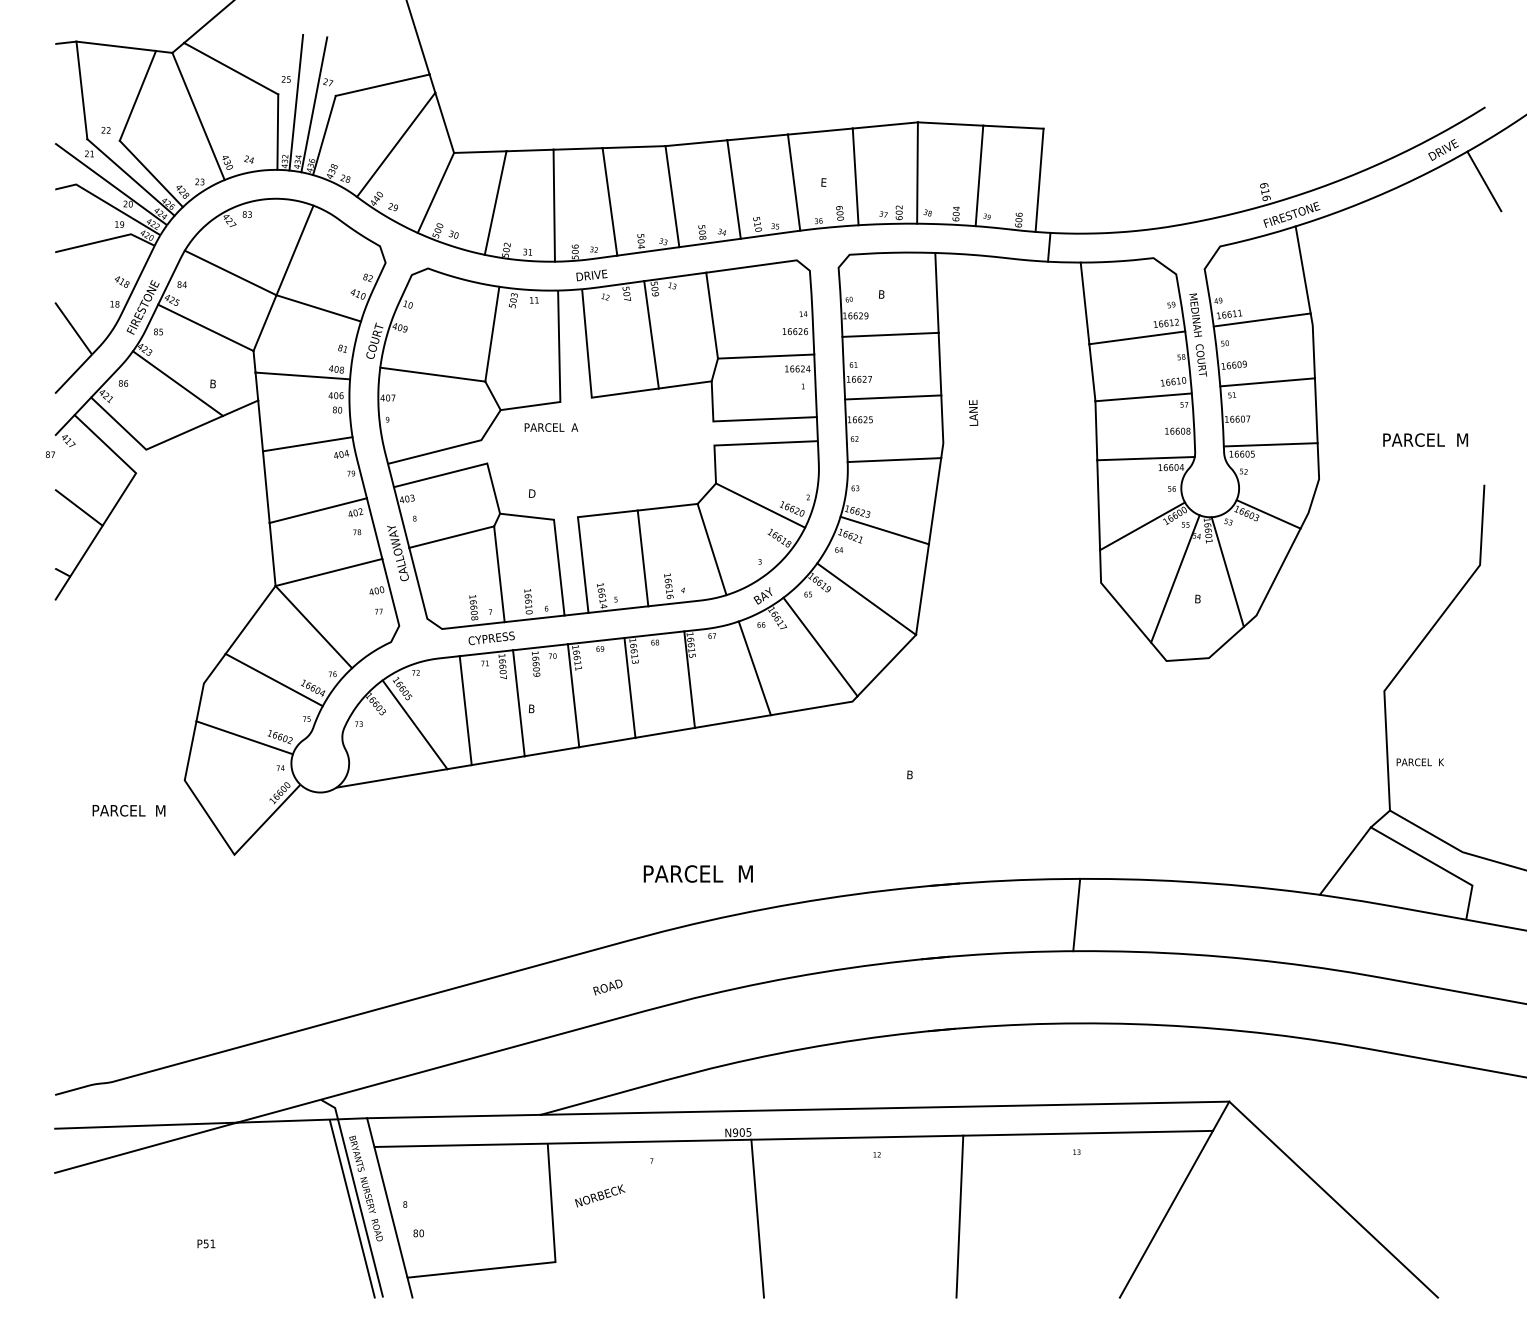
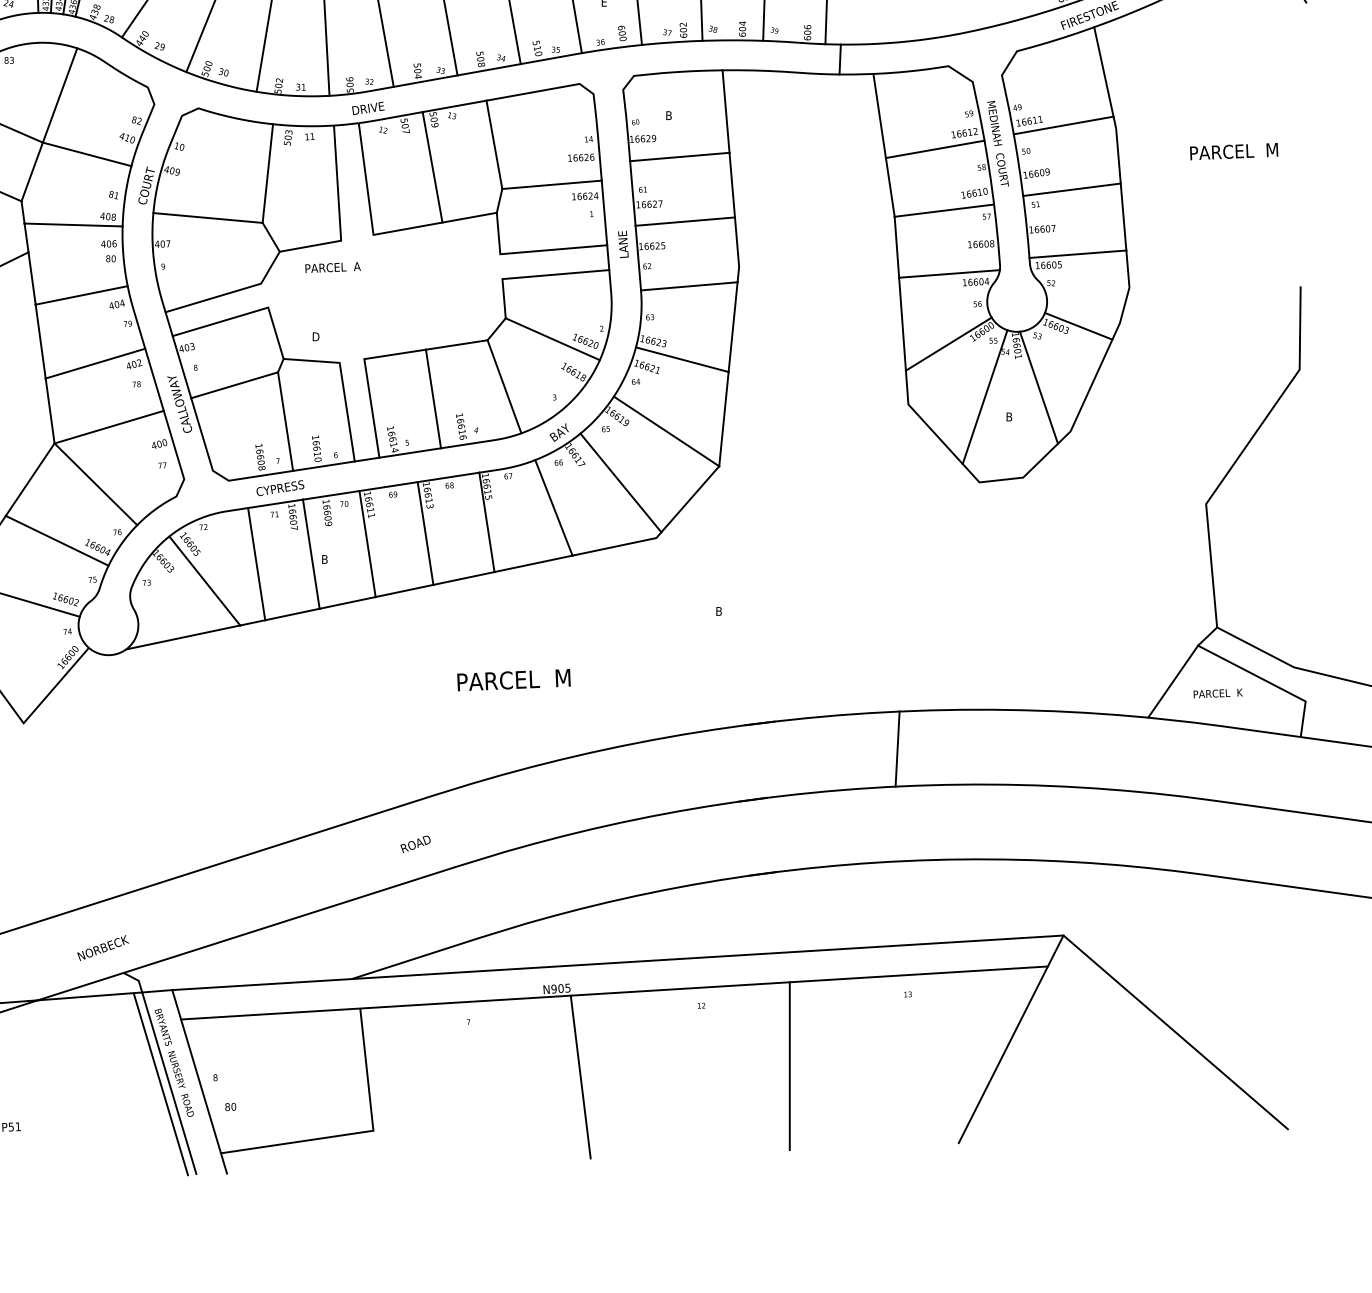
text: (973, 412) -> (623, 243), moved
text: (1425, 439) -> (1233, 151), moved
text: (1419, 762) -> (1217, 693), moved
text: (697, 873) -> (513, 679), moved
text: (600, 1195) -> (103, 947), moved

